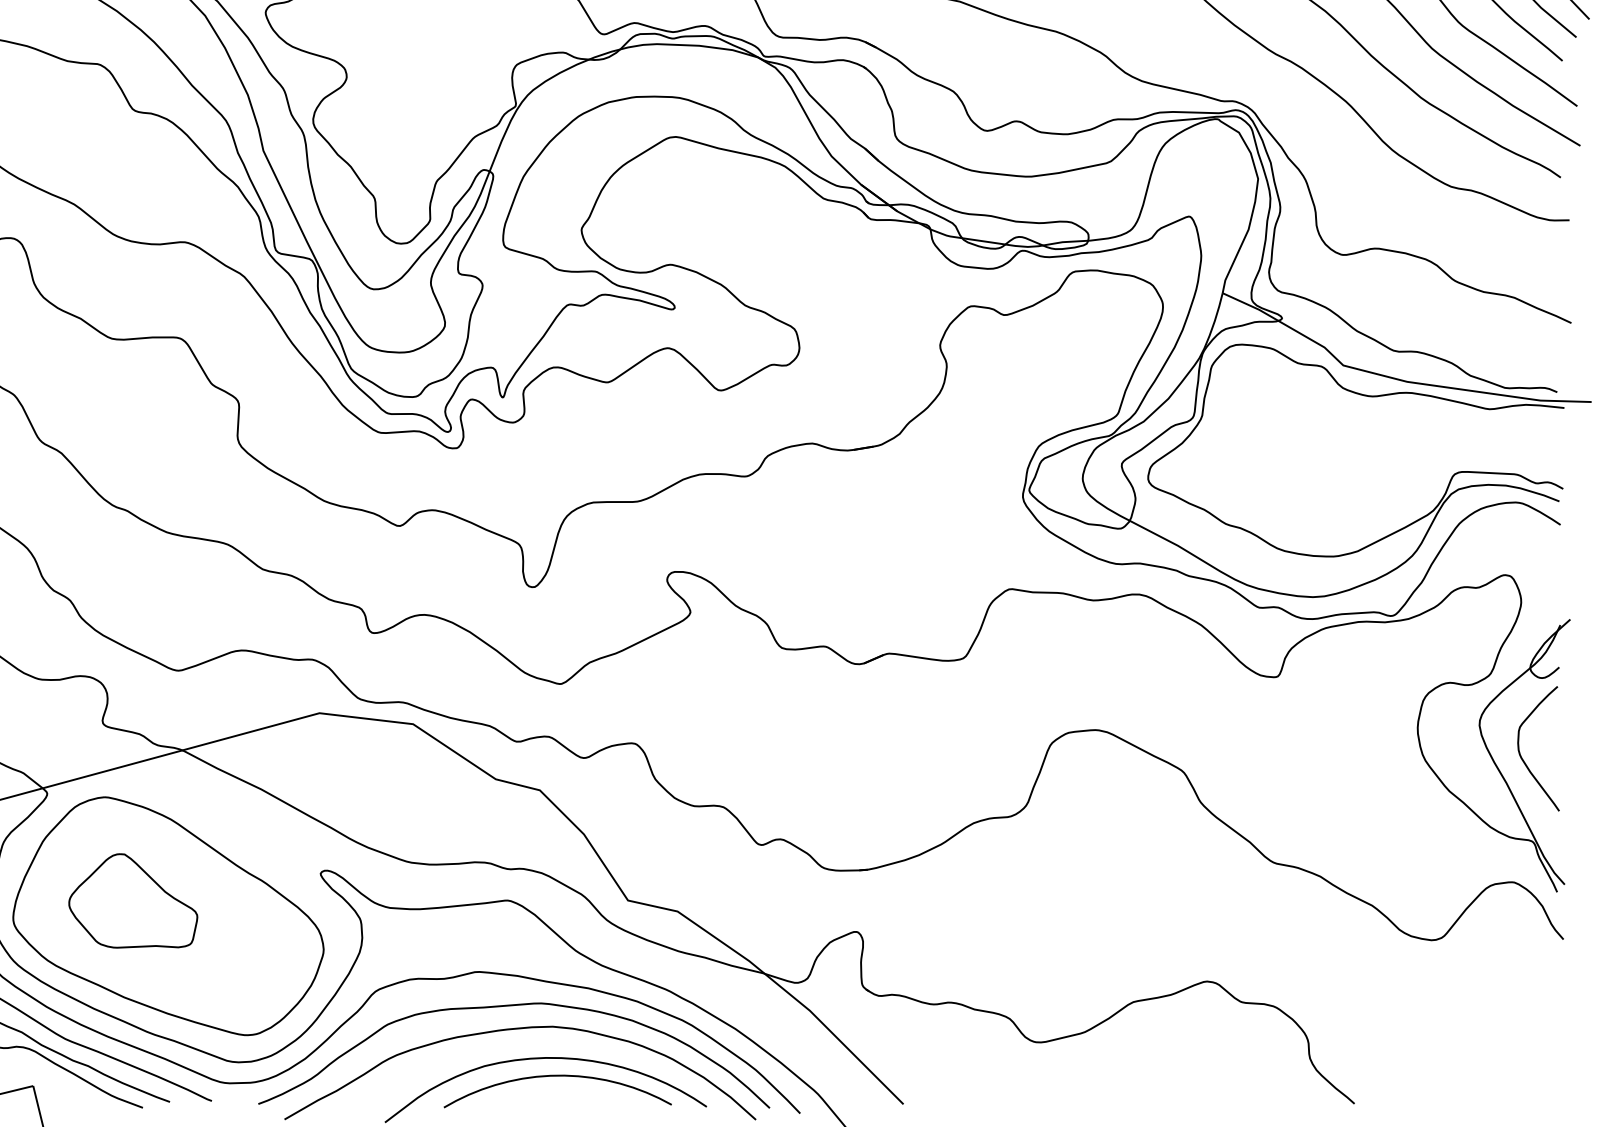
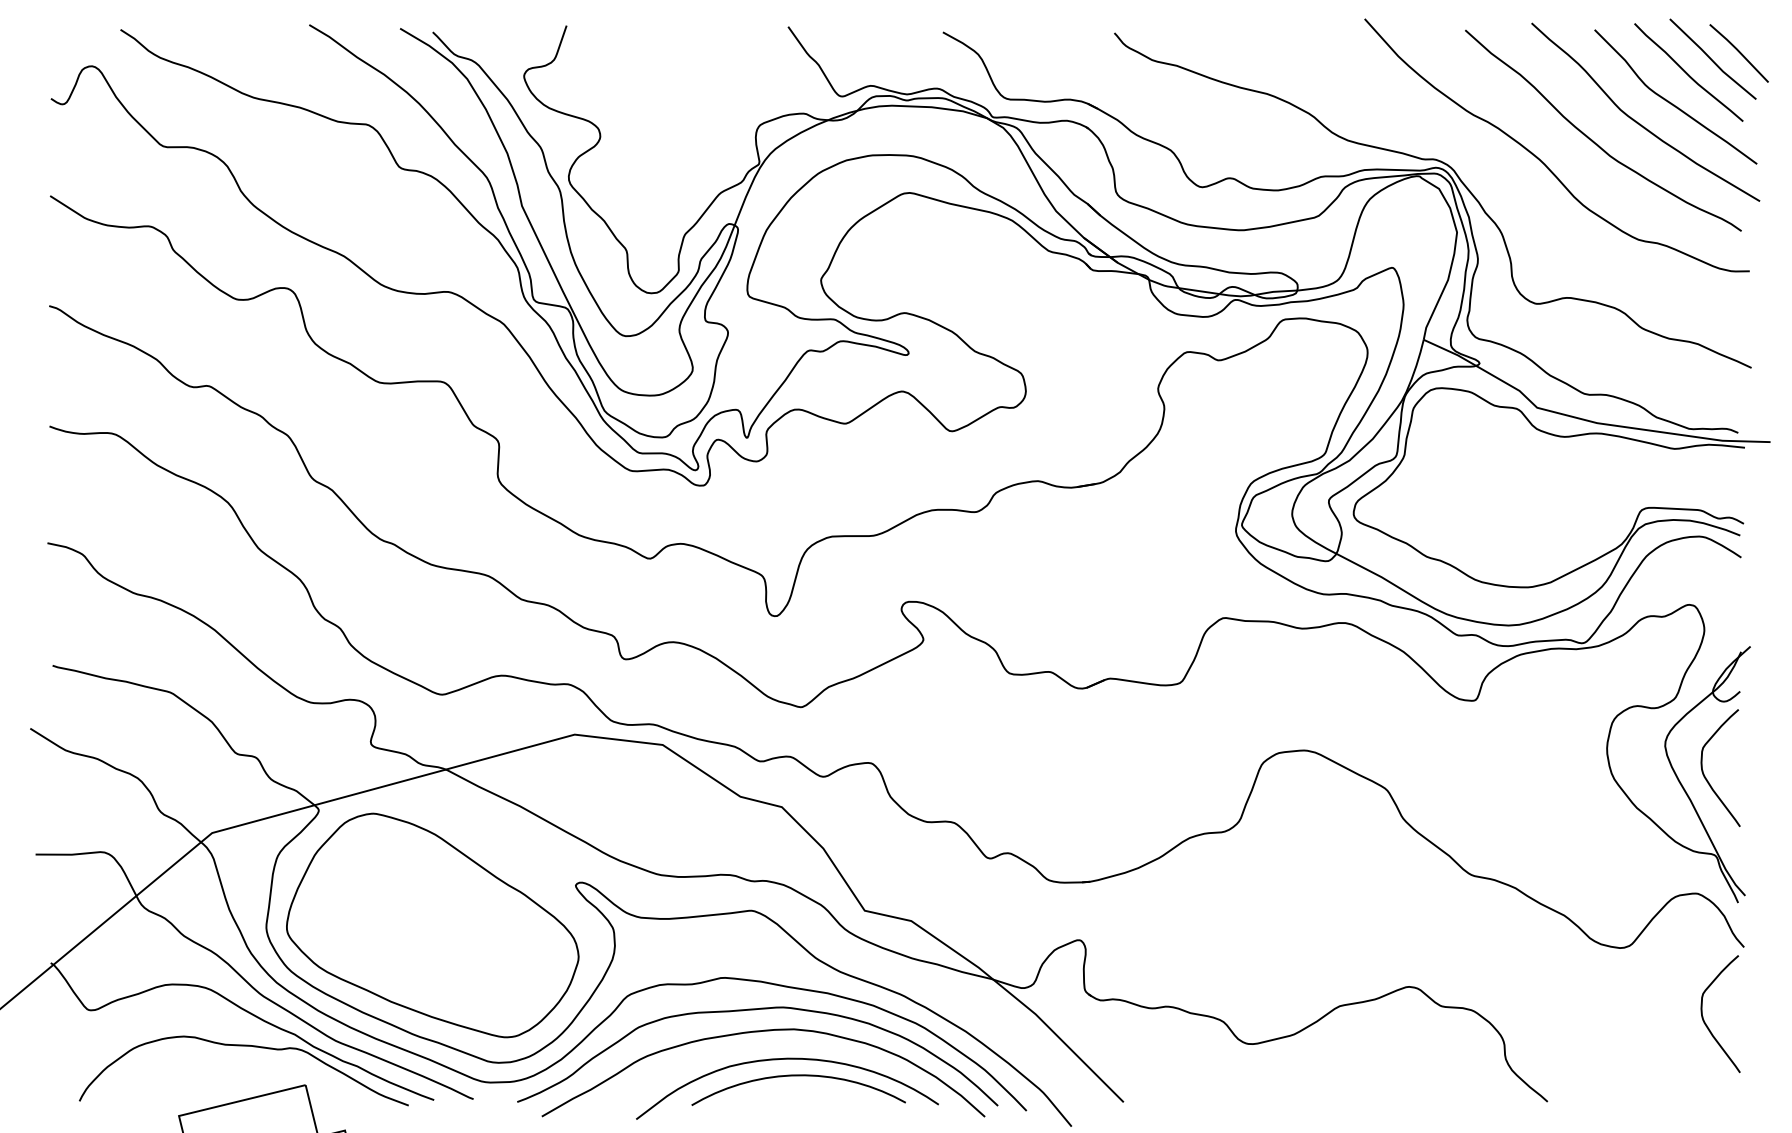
part: (133, 900) -> (399, 910), removed
curve: (1523, 1020) -> (1706, 1023), added

